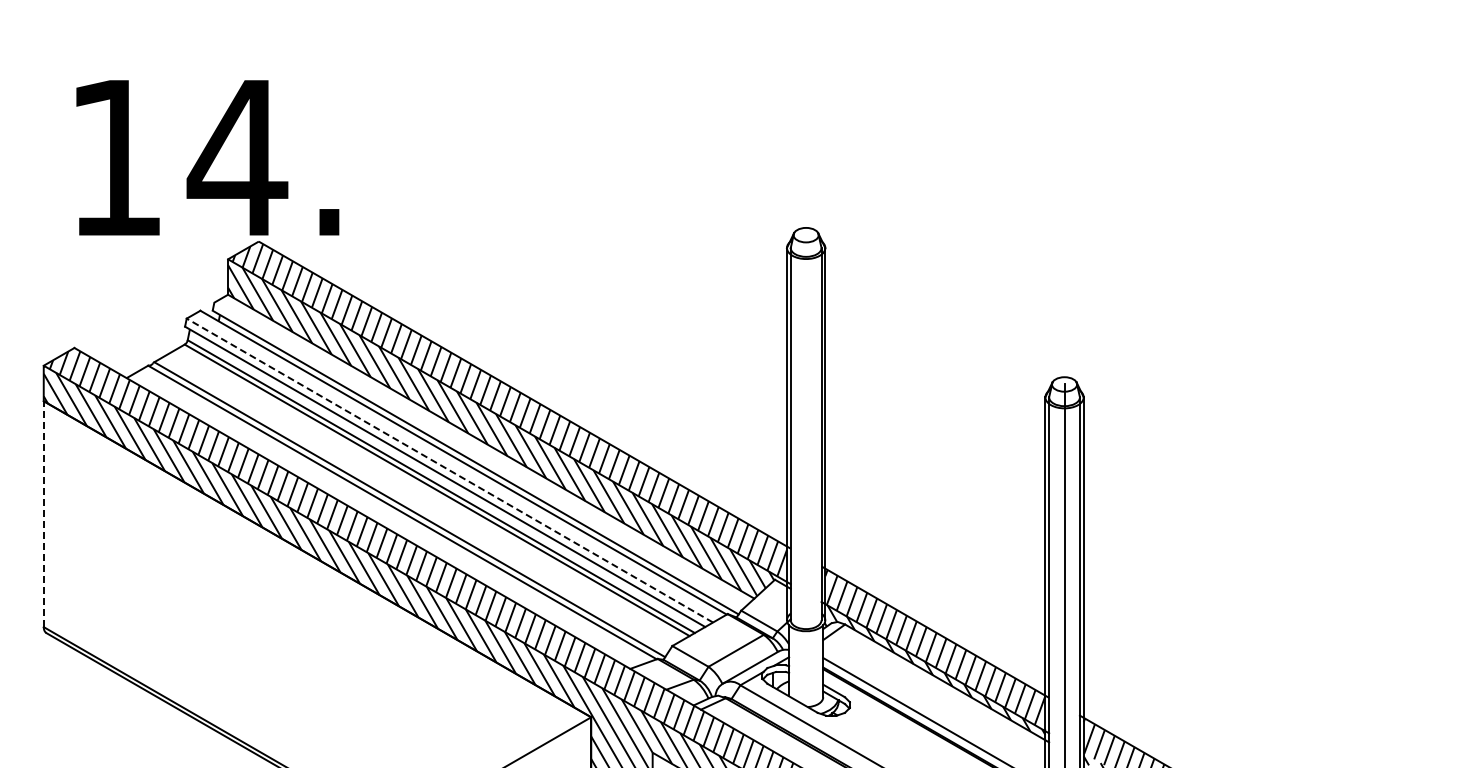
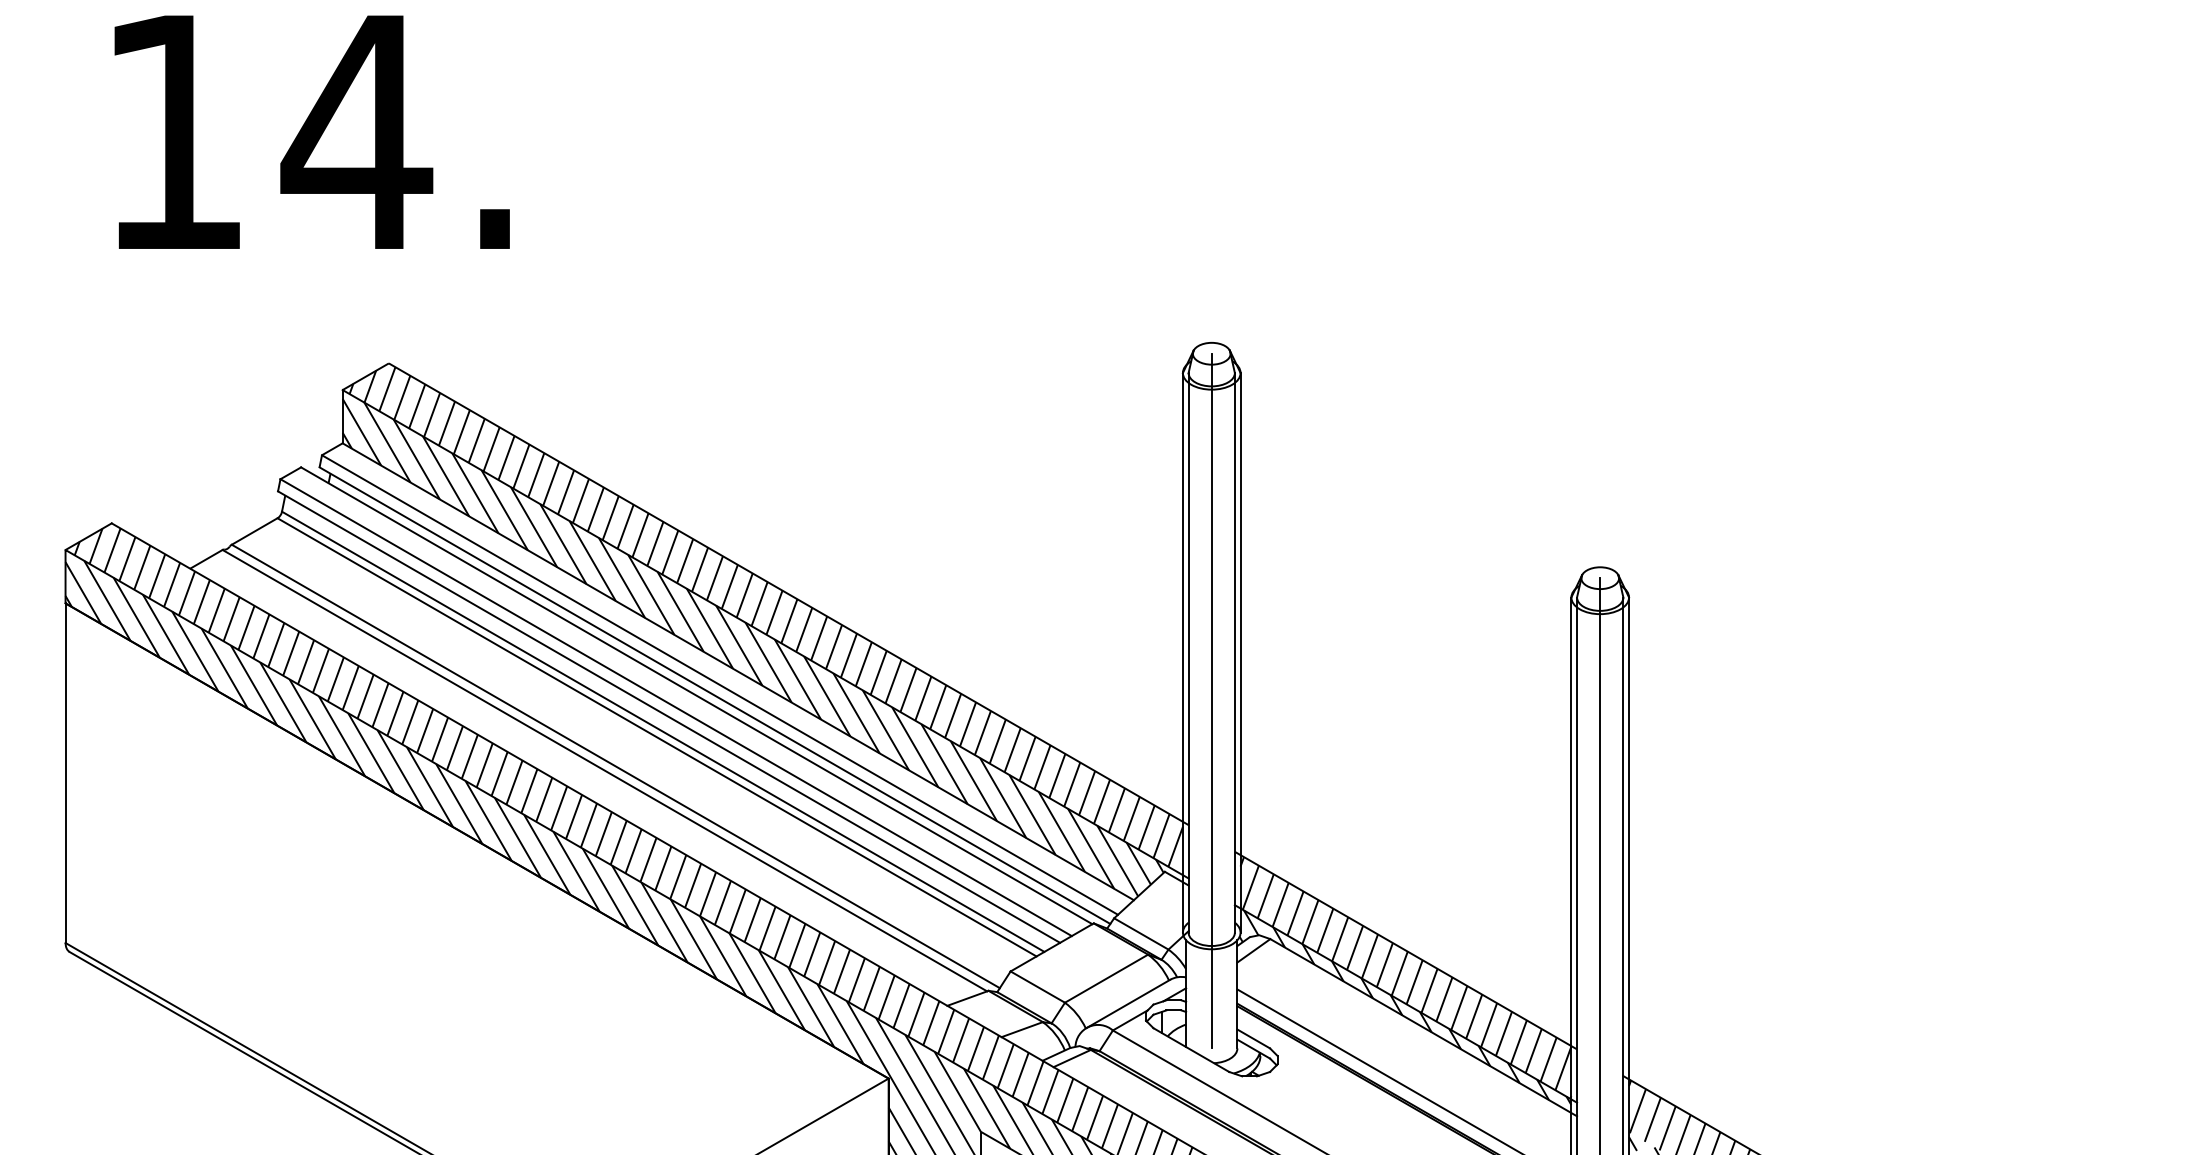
text: (207, 157) -> (311, 131), moved
line: (478, 455) -> (719, 684), added
line: (806, 466) -> (1212, 701), added
line: (449, 470) -> (675, 707), dashed -> solid
line: (43, 514) -> (65, 773), dashed -> solid

